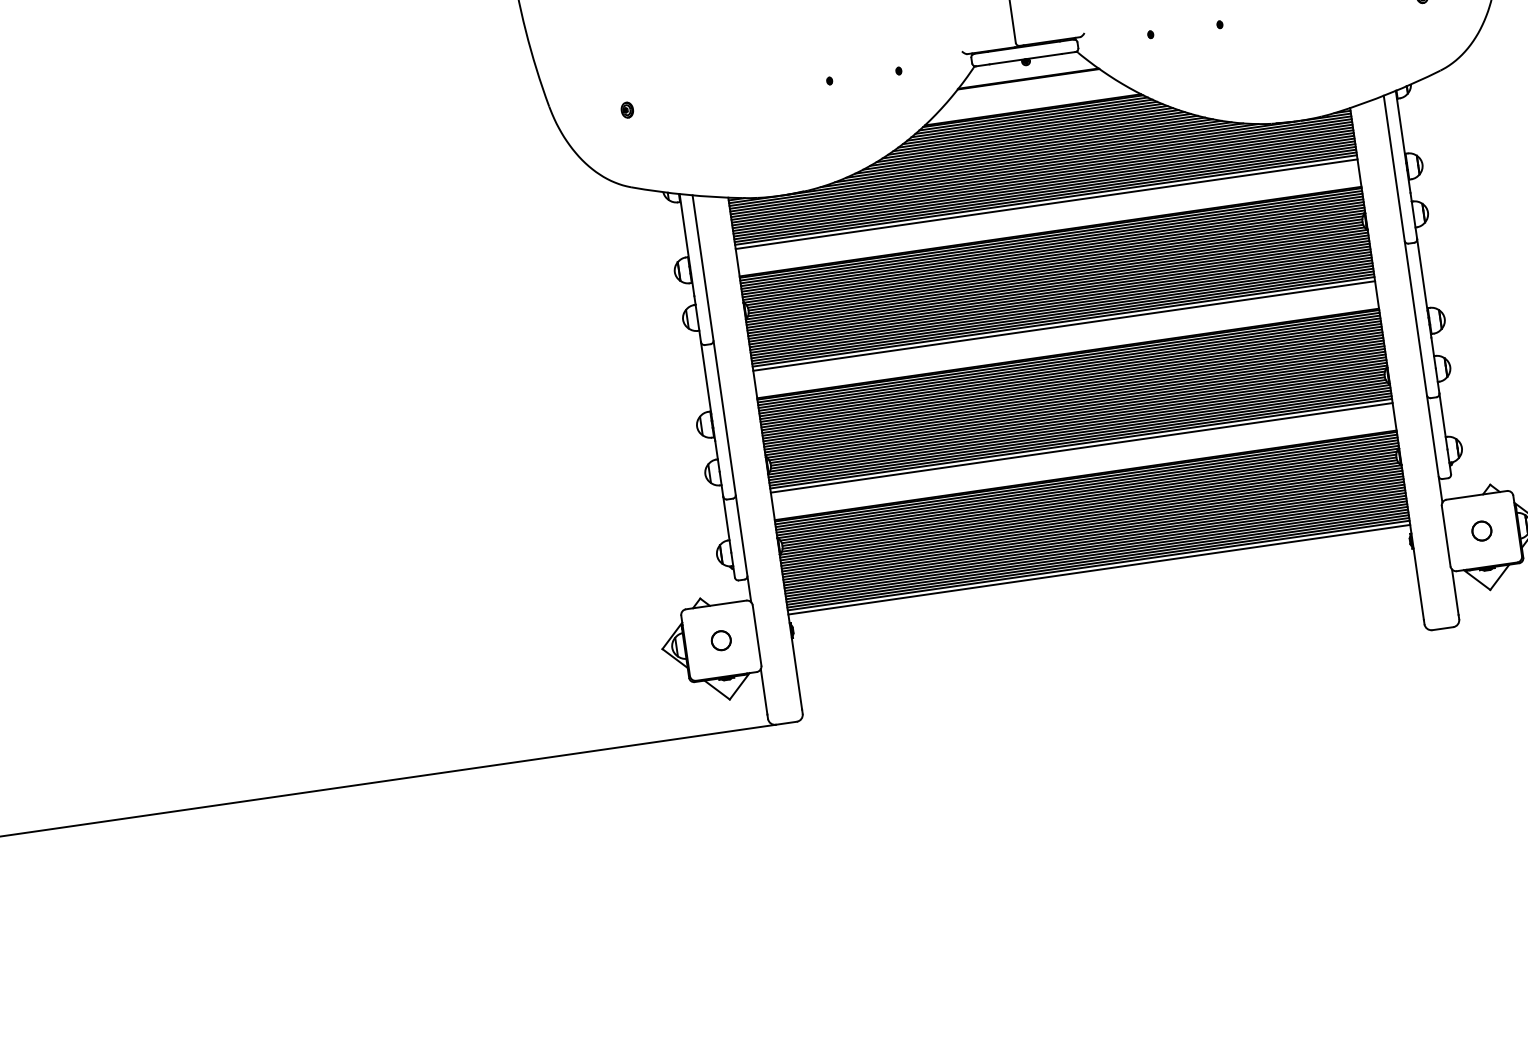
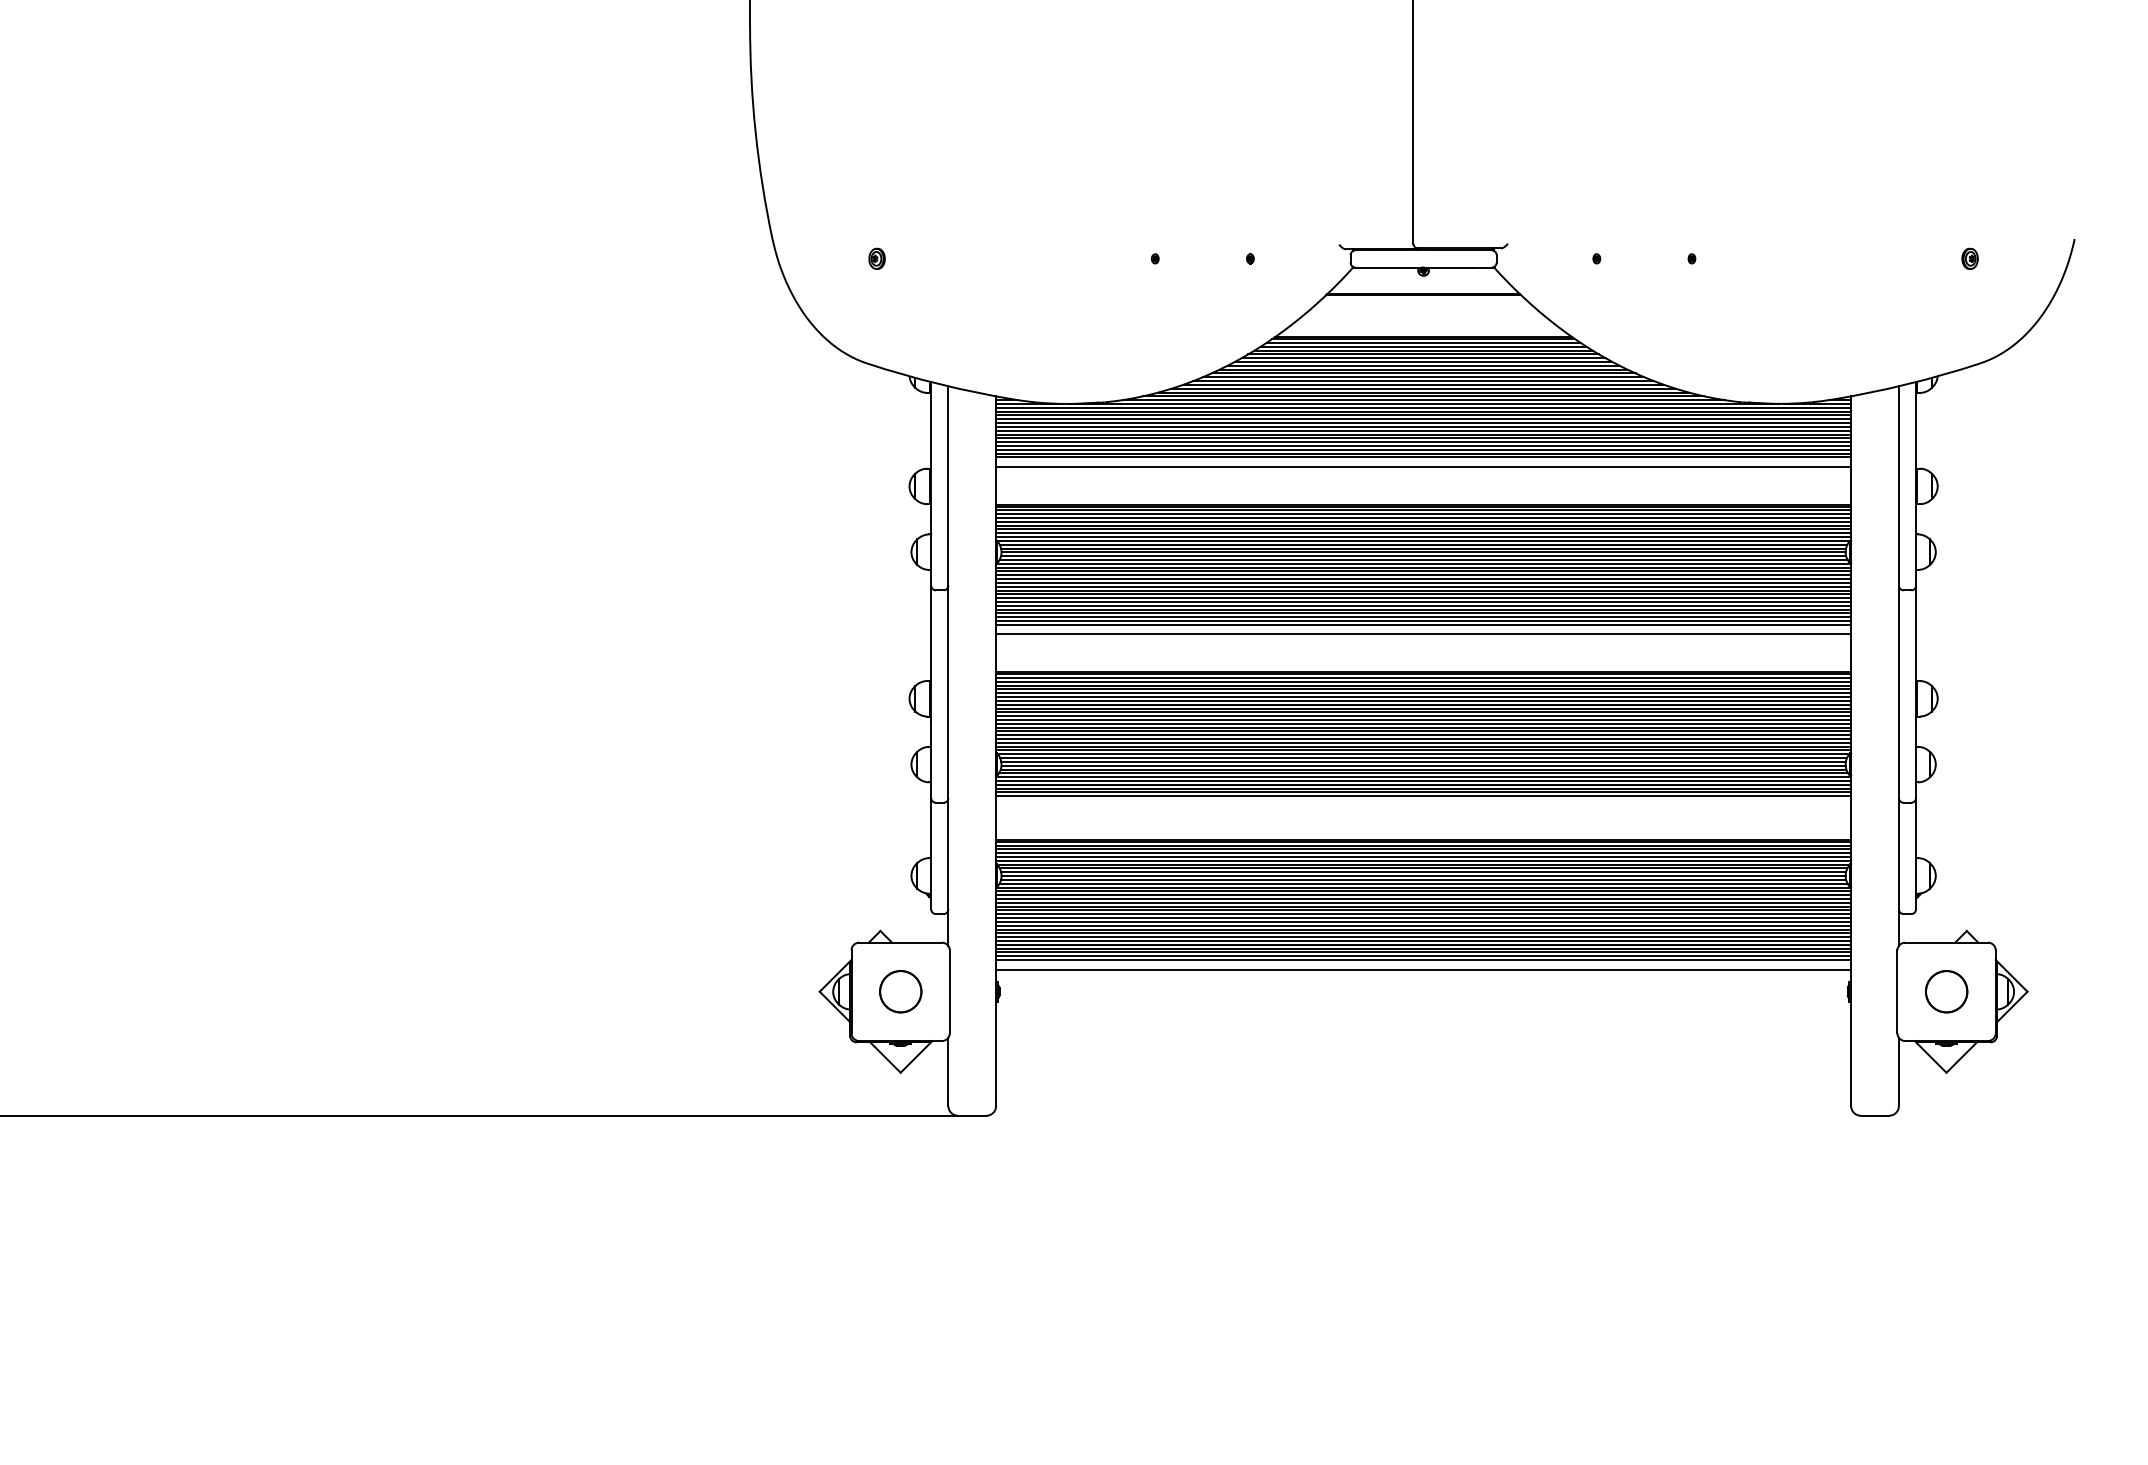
line: (1045, 200) -> (1423, 461), removed
line: (1063, 321) -> (1423, 628), removed
line: (1081, 448) -> (1423, 802), removed
part: (1481, 530) -> (1946, 991), size x1.6
line: (1098, 565) -> (1423, 963), removed
part: (721, 640) -> (900, 991), size x1.6

